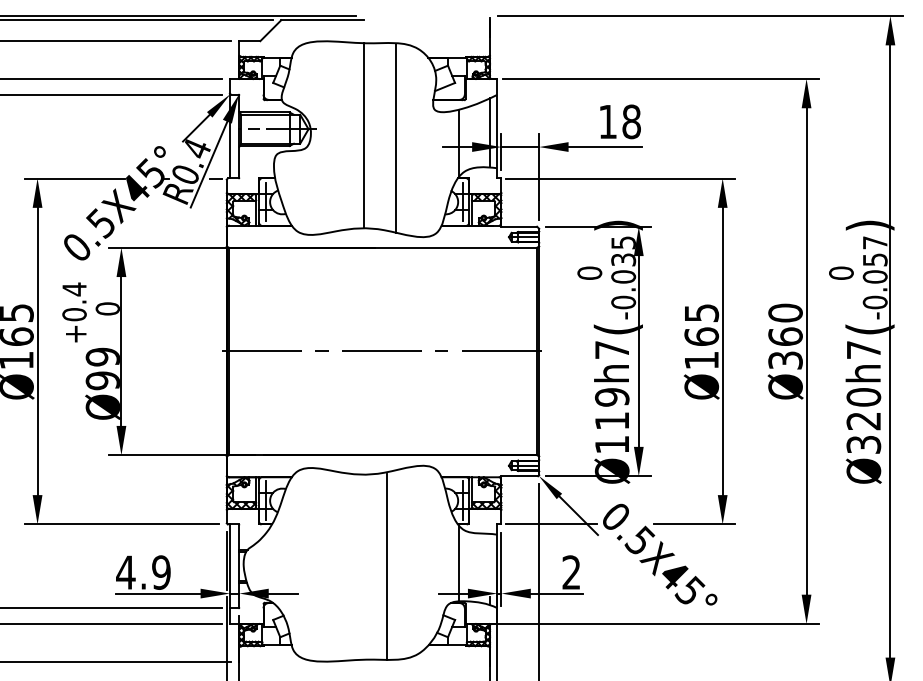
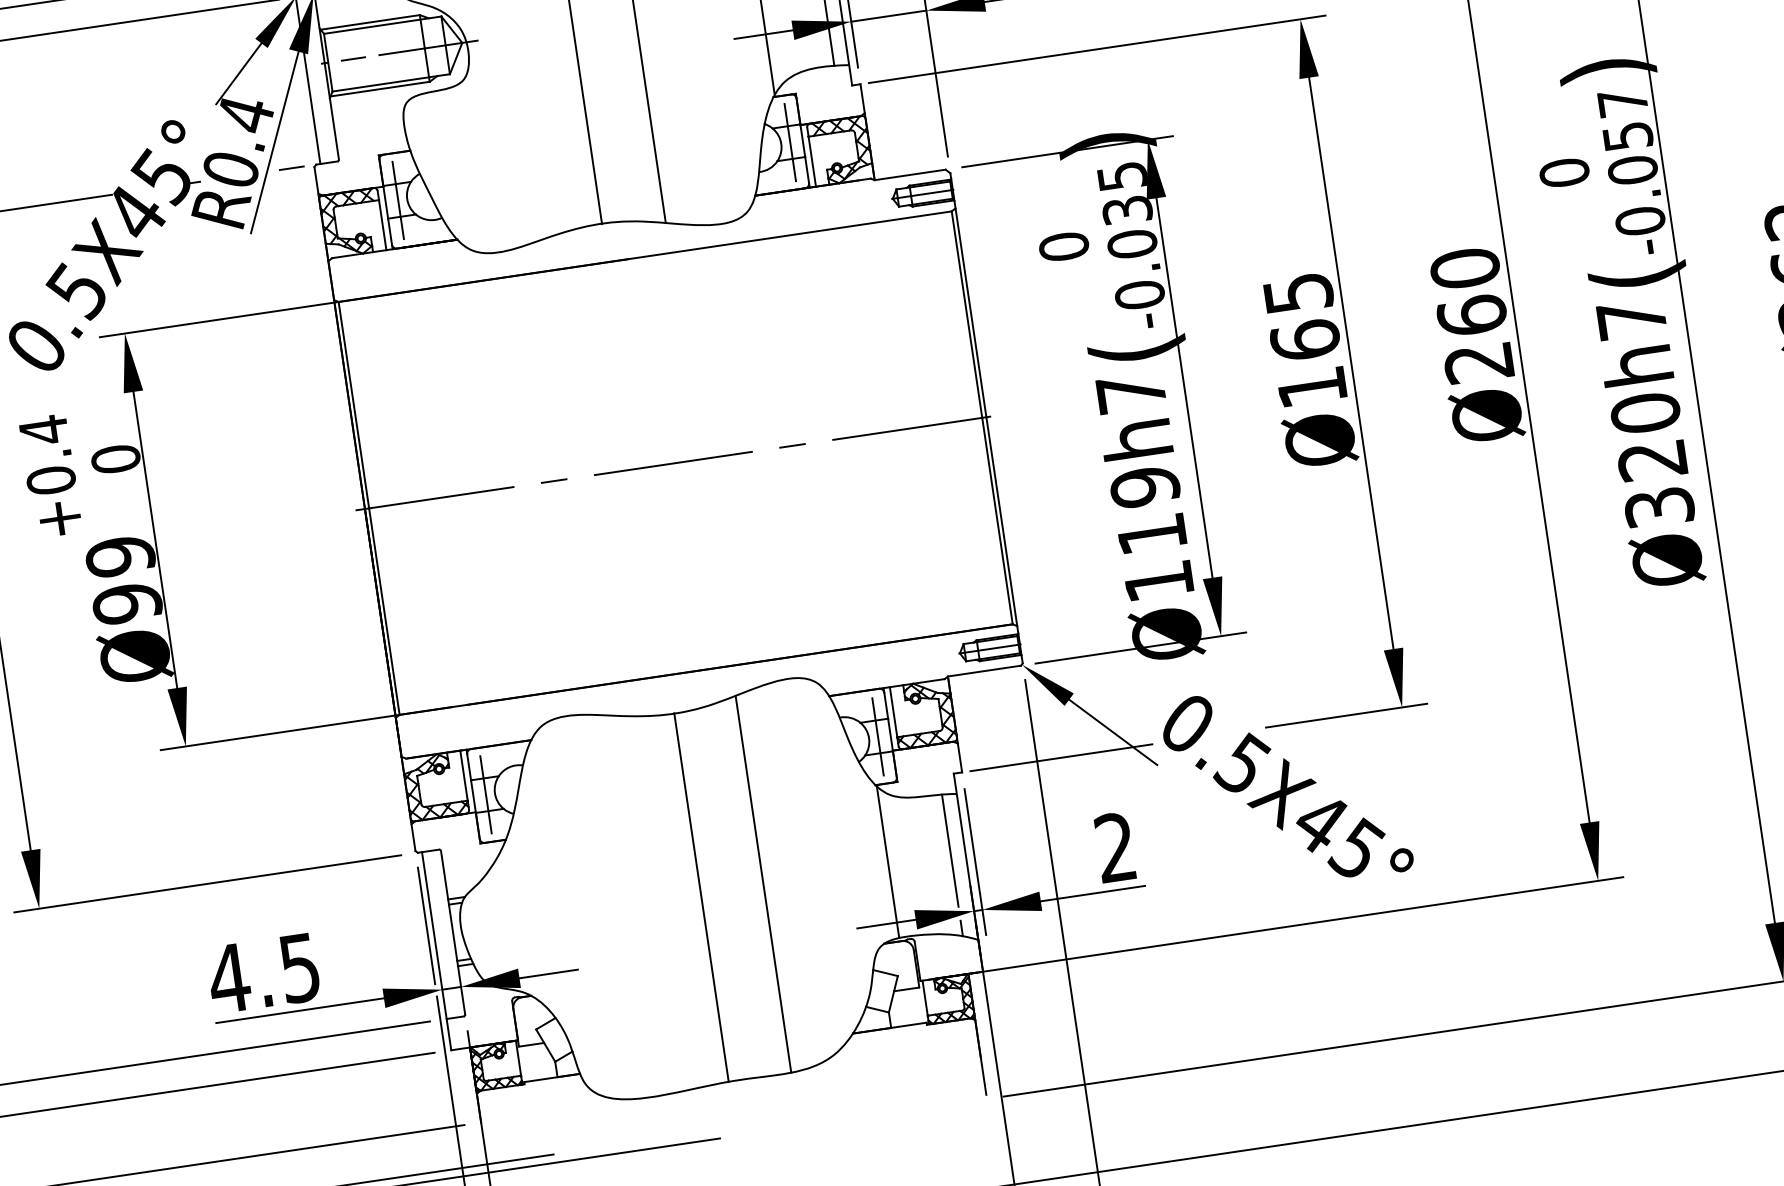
text: (785, 360) -> (1478, 362), Ø360 -> Ø260
line: (489, 561) -> (949, 849), added
line: (395, 564) -> (763, 883), added
line: (387, 566) -> (702, 896), moved
text: (161, 572) -> (299, 967), 4.9 -> 4.5

